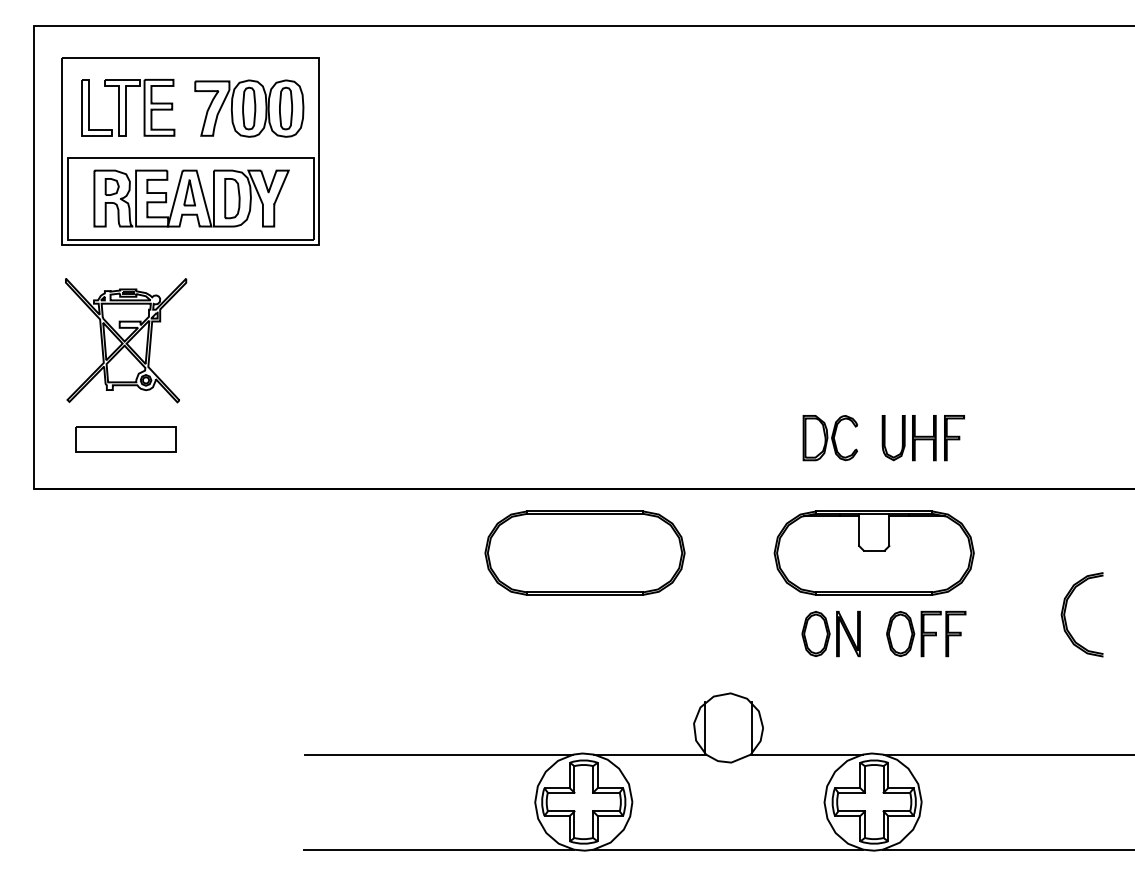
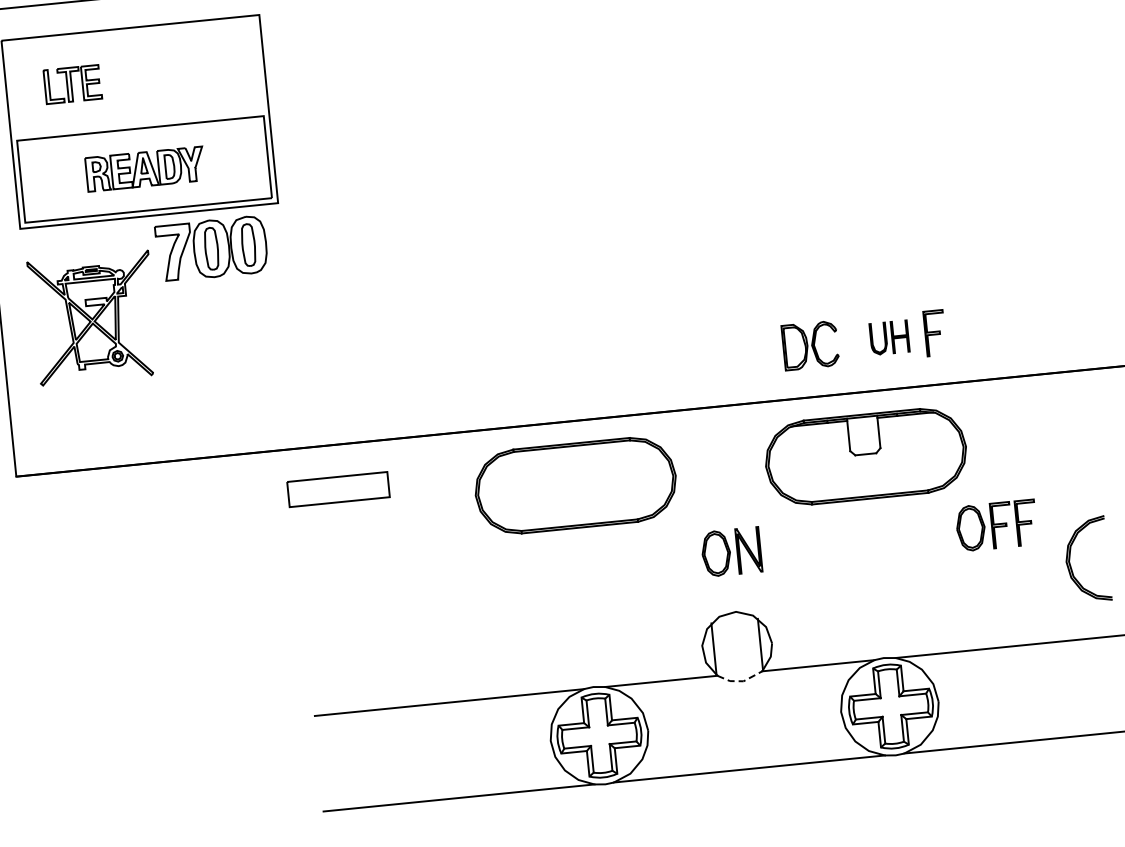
part: (128, 107) -> (72, 84), size x0.6
part: (249, 108) -> (211, 248), moved
part: (191, 198) -> (145, 169), size x0.6
part: (908, 438) -> (888, 338), size x0.7
part: (125, 439) -> (338, 489), moved
part: (1066, 609) -> (1070, 556), moved
part: (830, 633) -> (730, 551), moved
part: (926, 633) -> (996, 525), moved
line: (728, 762) -> (740, 681), solid -> dashed

